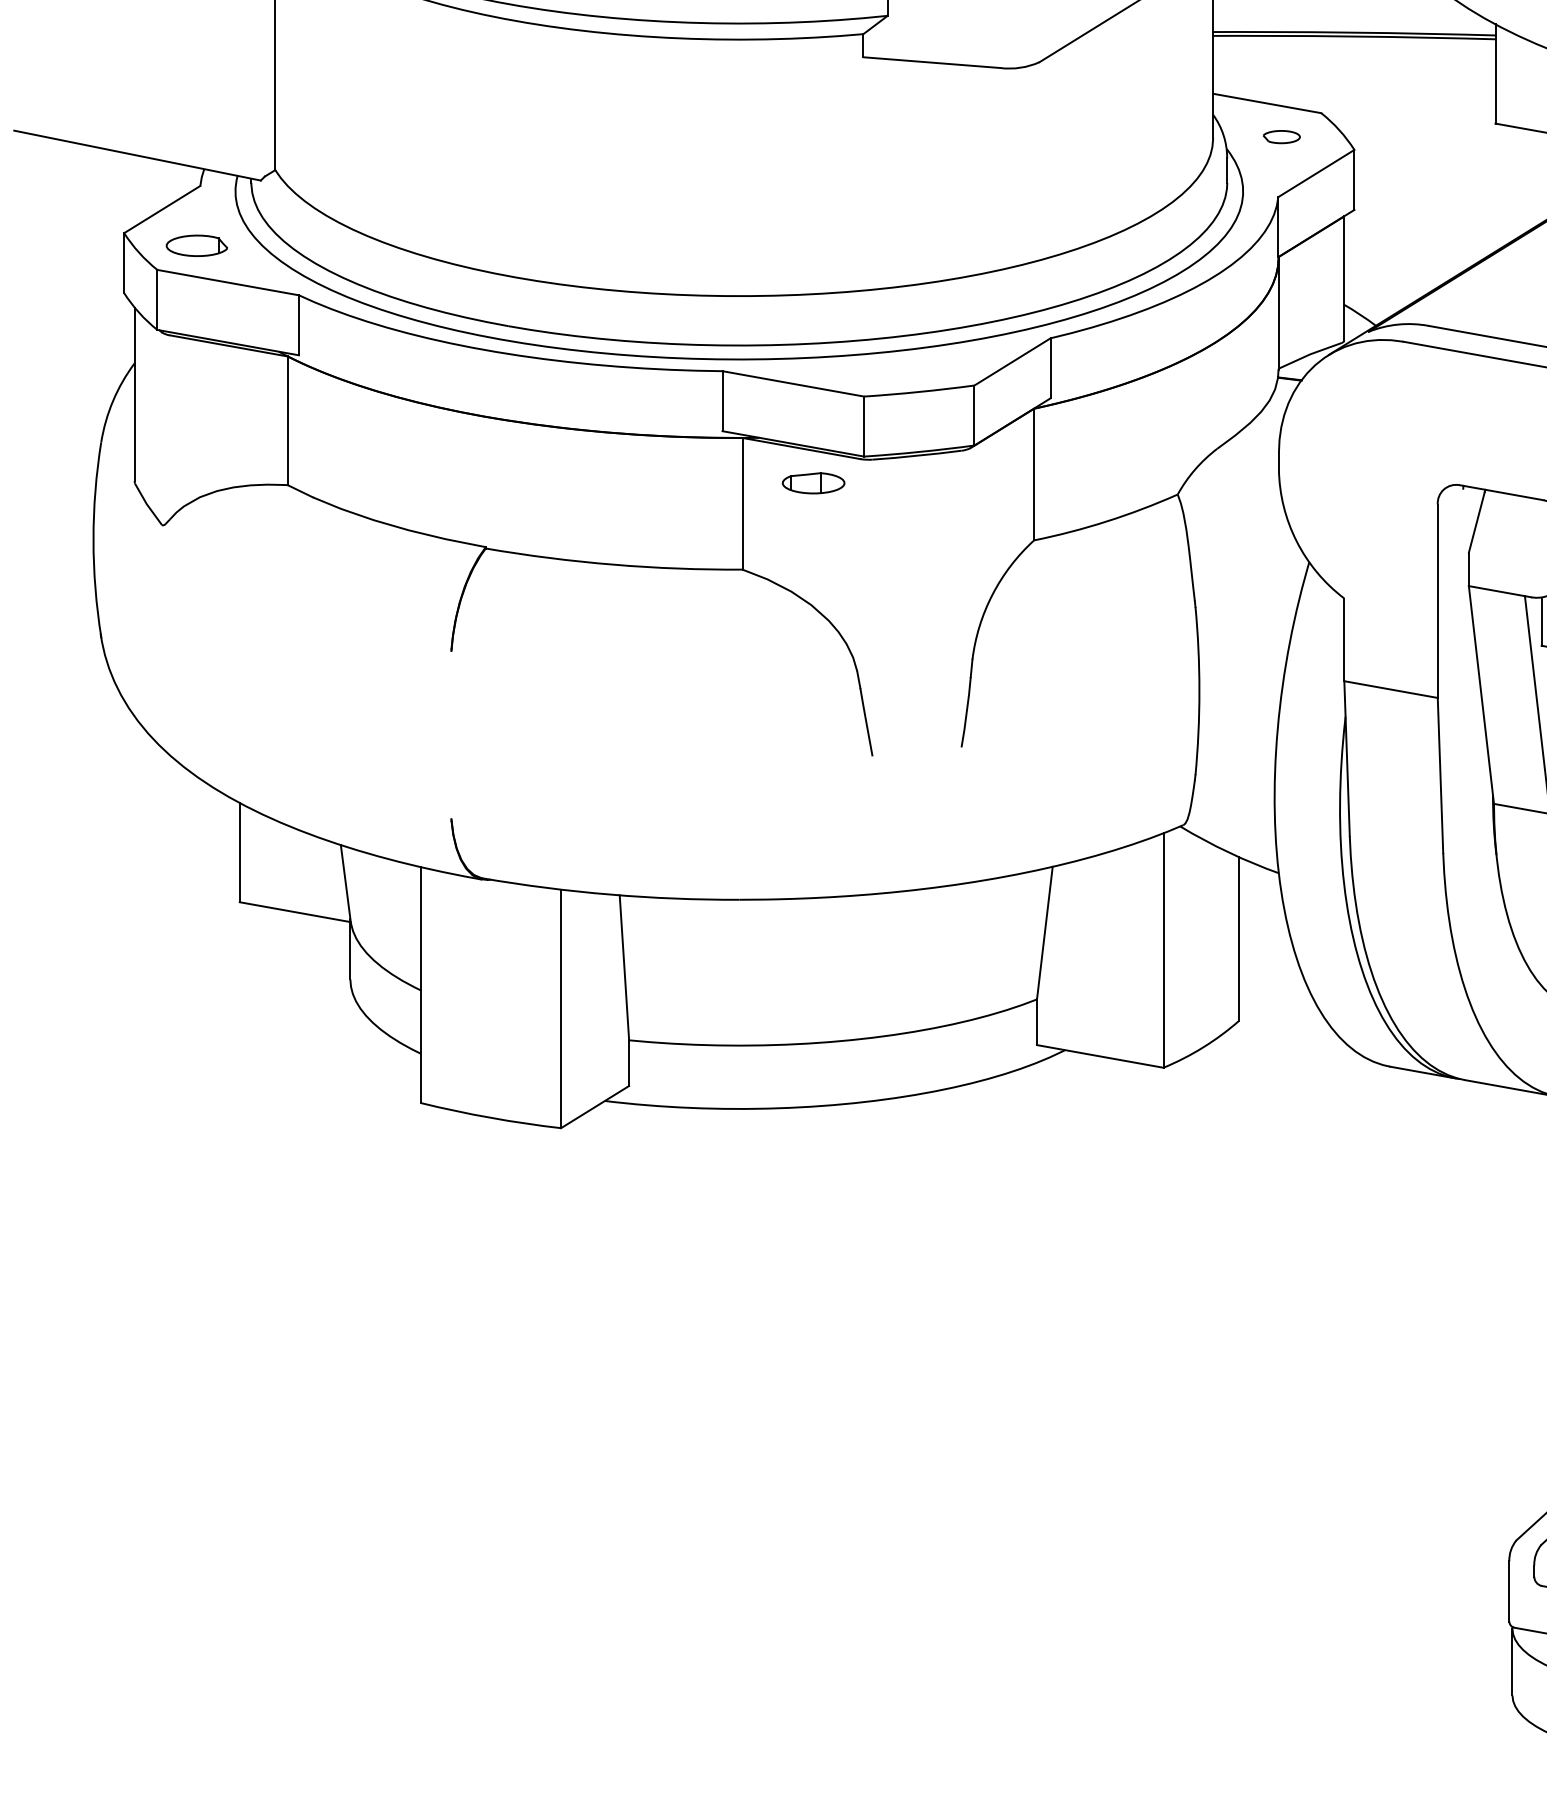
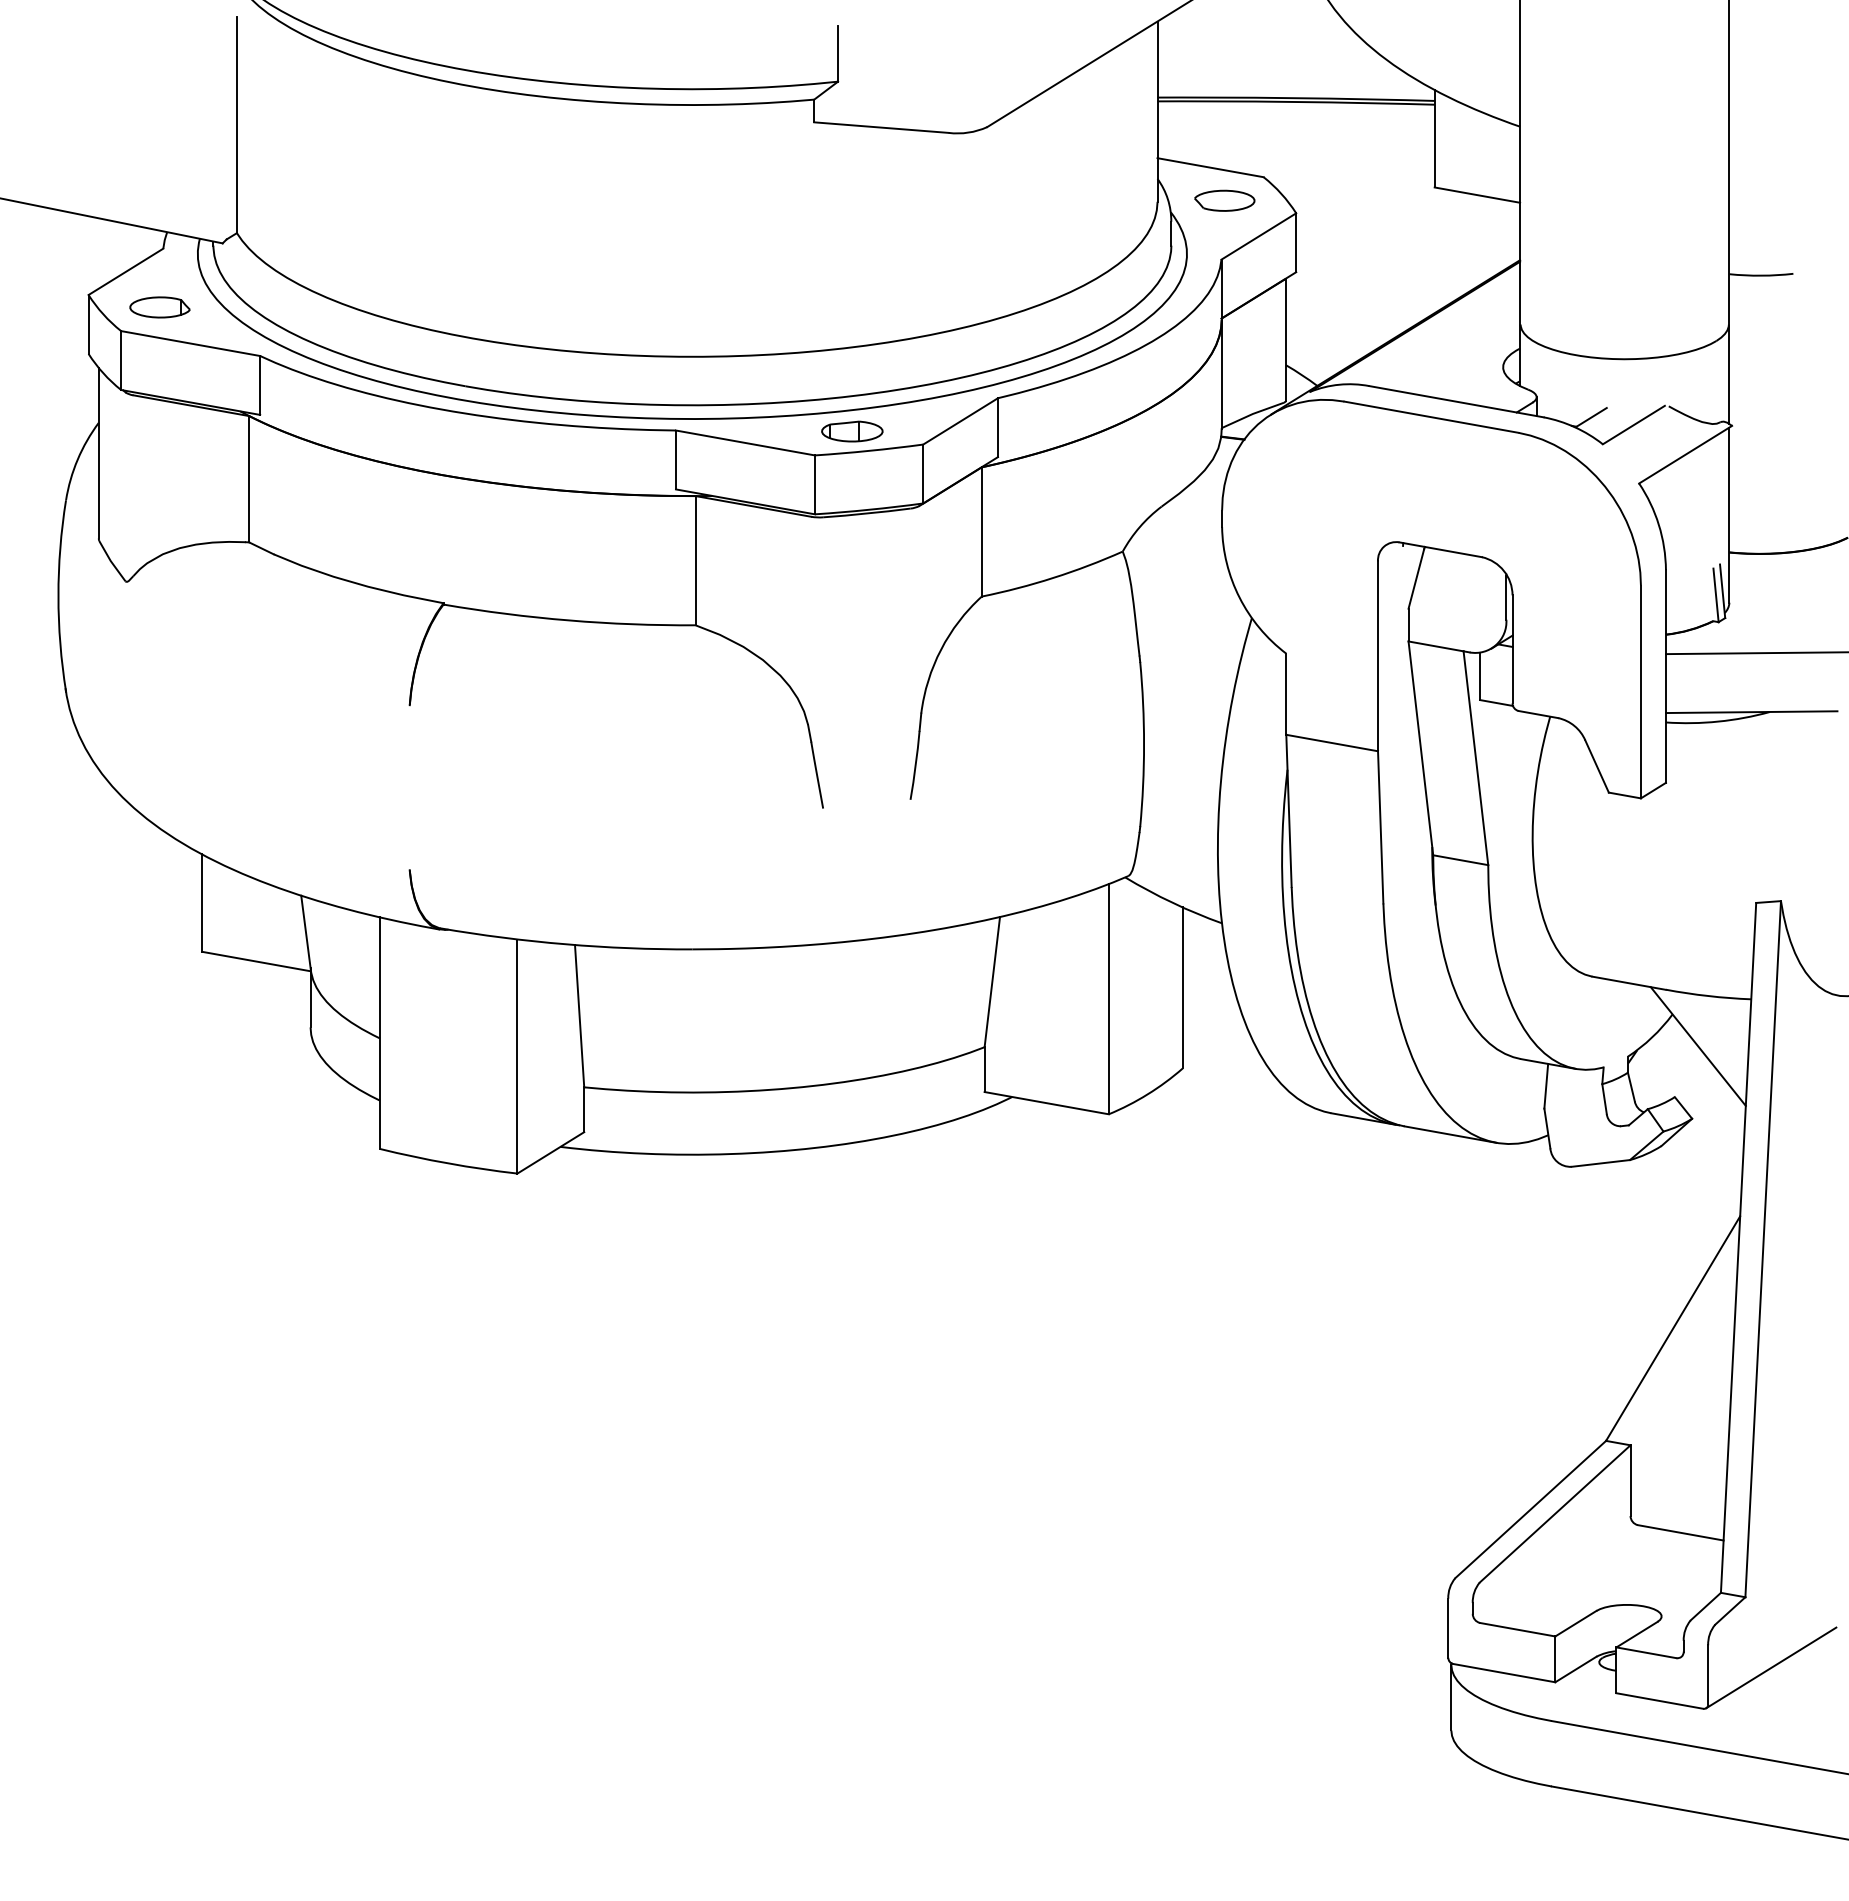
part: (1281, 136) -> (1224, 200), size x1.67
part: (813, 483) -> (852, 431), moved

